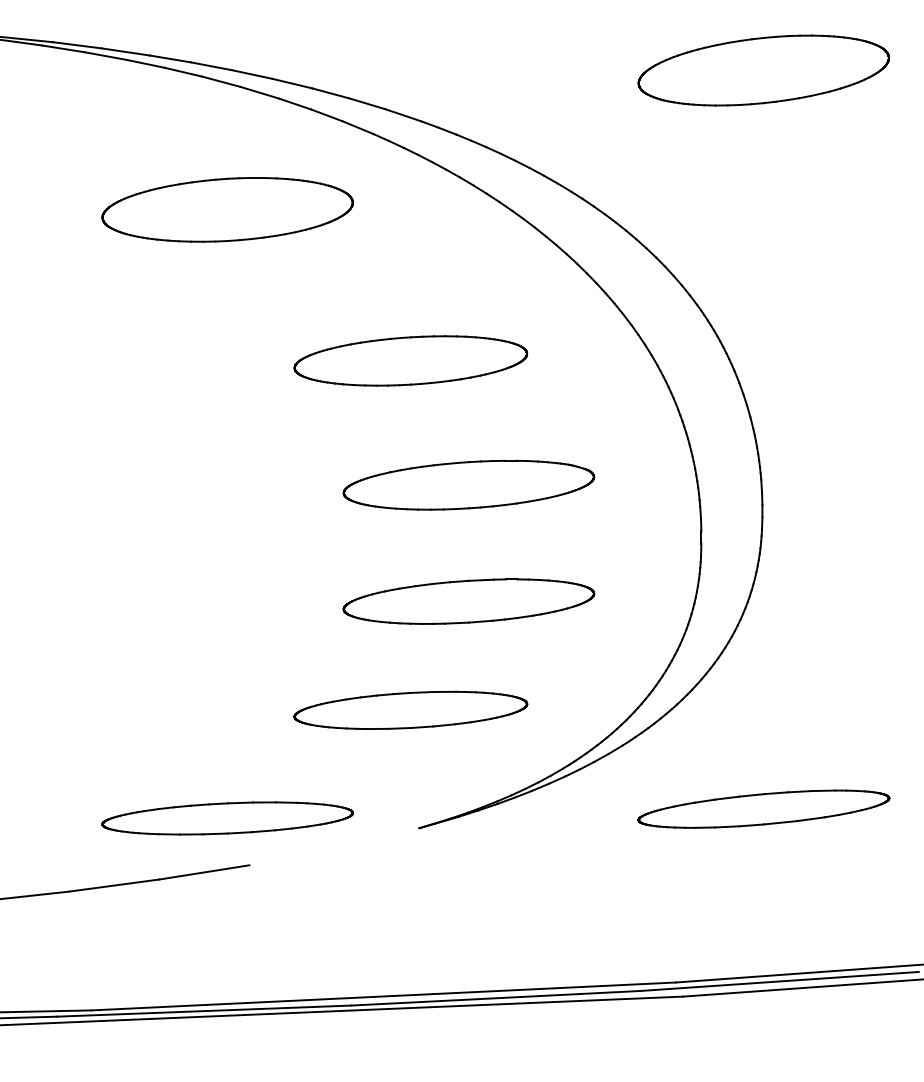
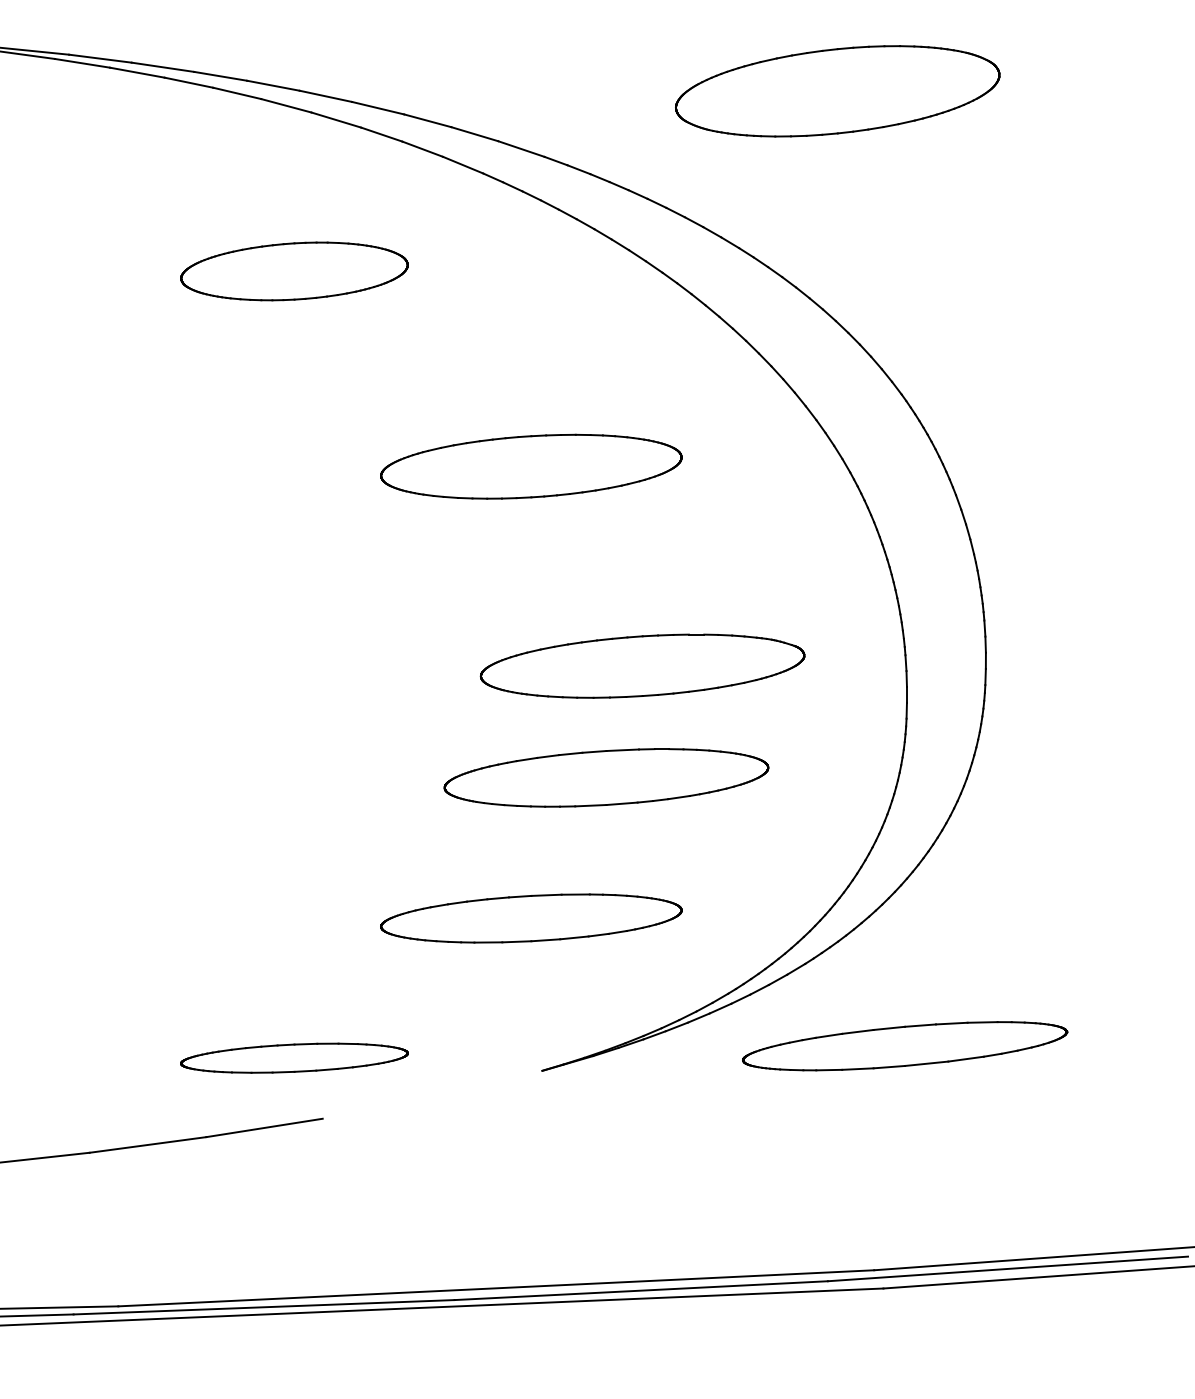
part: (763, 70) -> (837, 91), moved
part: (227, 209) -> (294, 270), size x0.7
part: (468, 484) -> (642, 665), moved
part: (763, 808) -> (904, 1045), moved
part: (227, 818) -> (294, 1058), size x0.7

